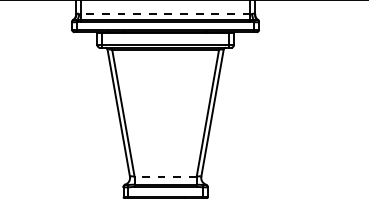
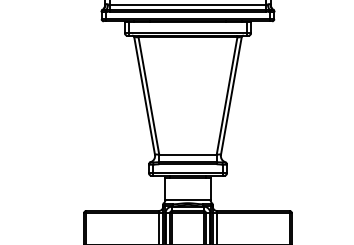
line: (165, 14) -> (187, 4), dashed -> solid
line: (166, 176) -> (188, 154), dashed -> solid

